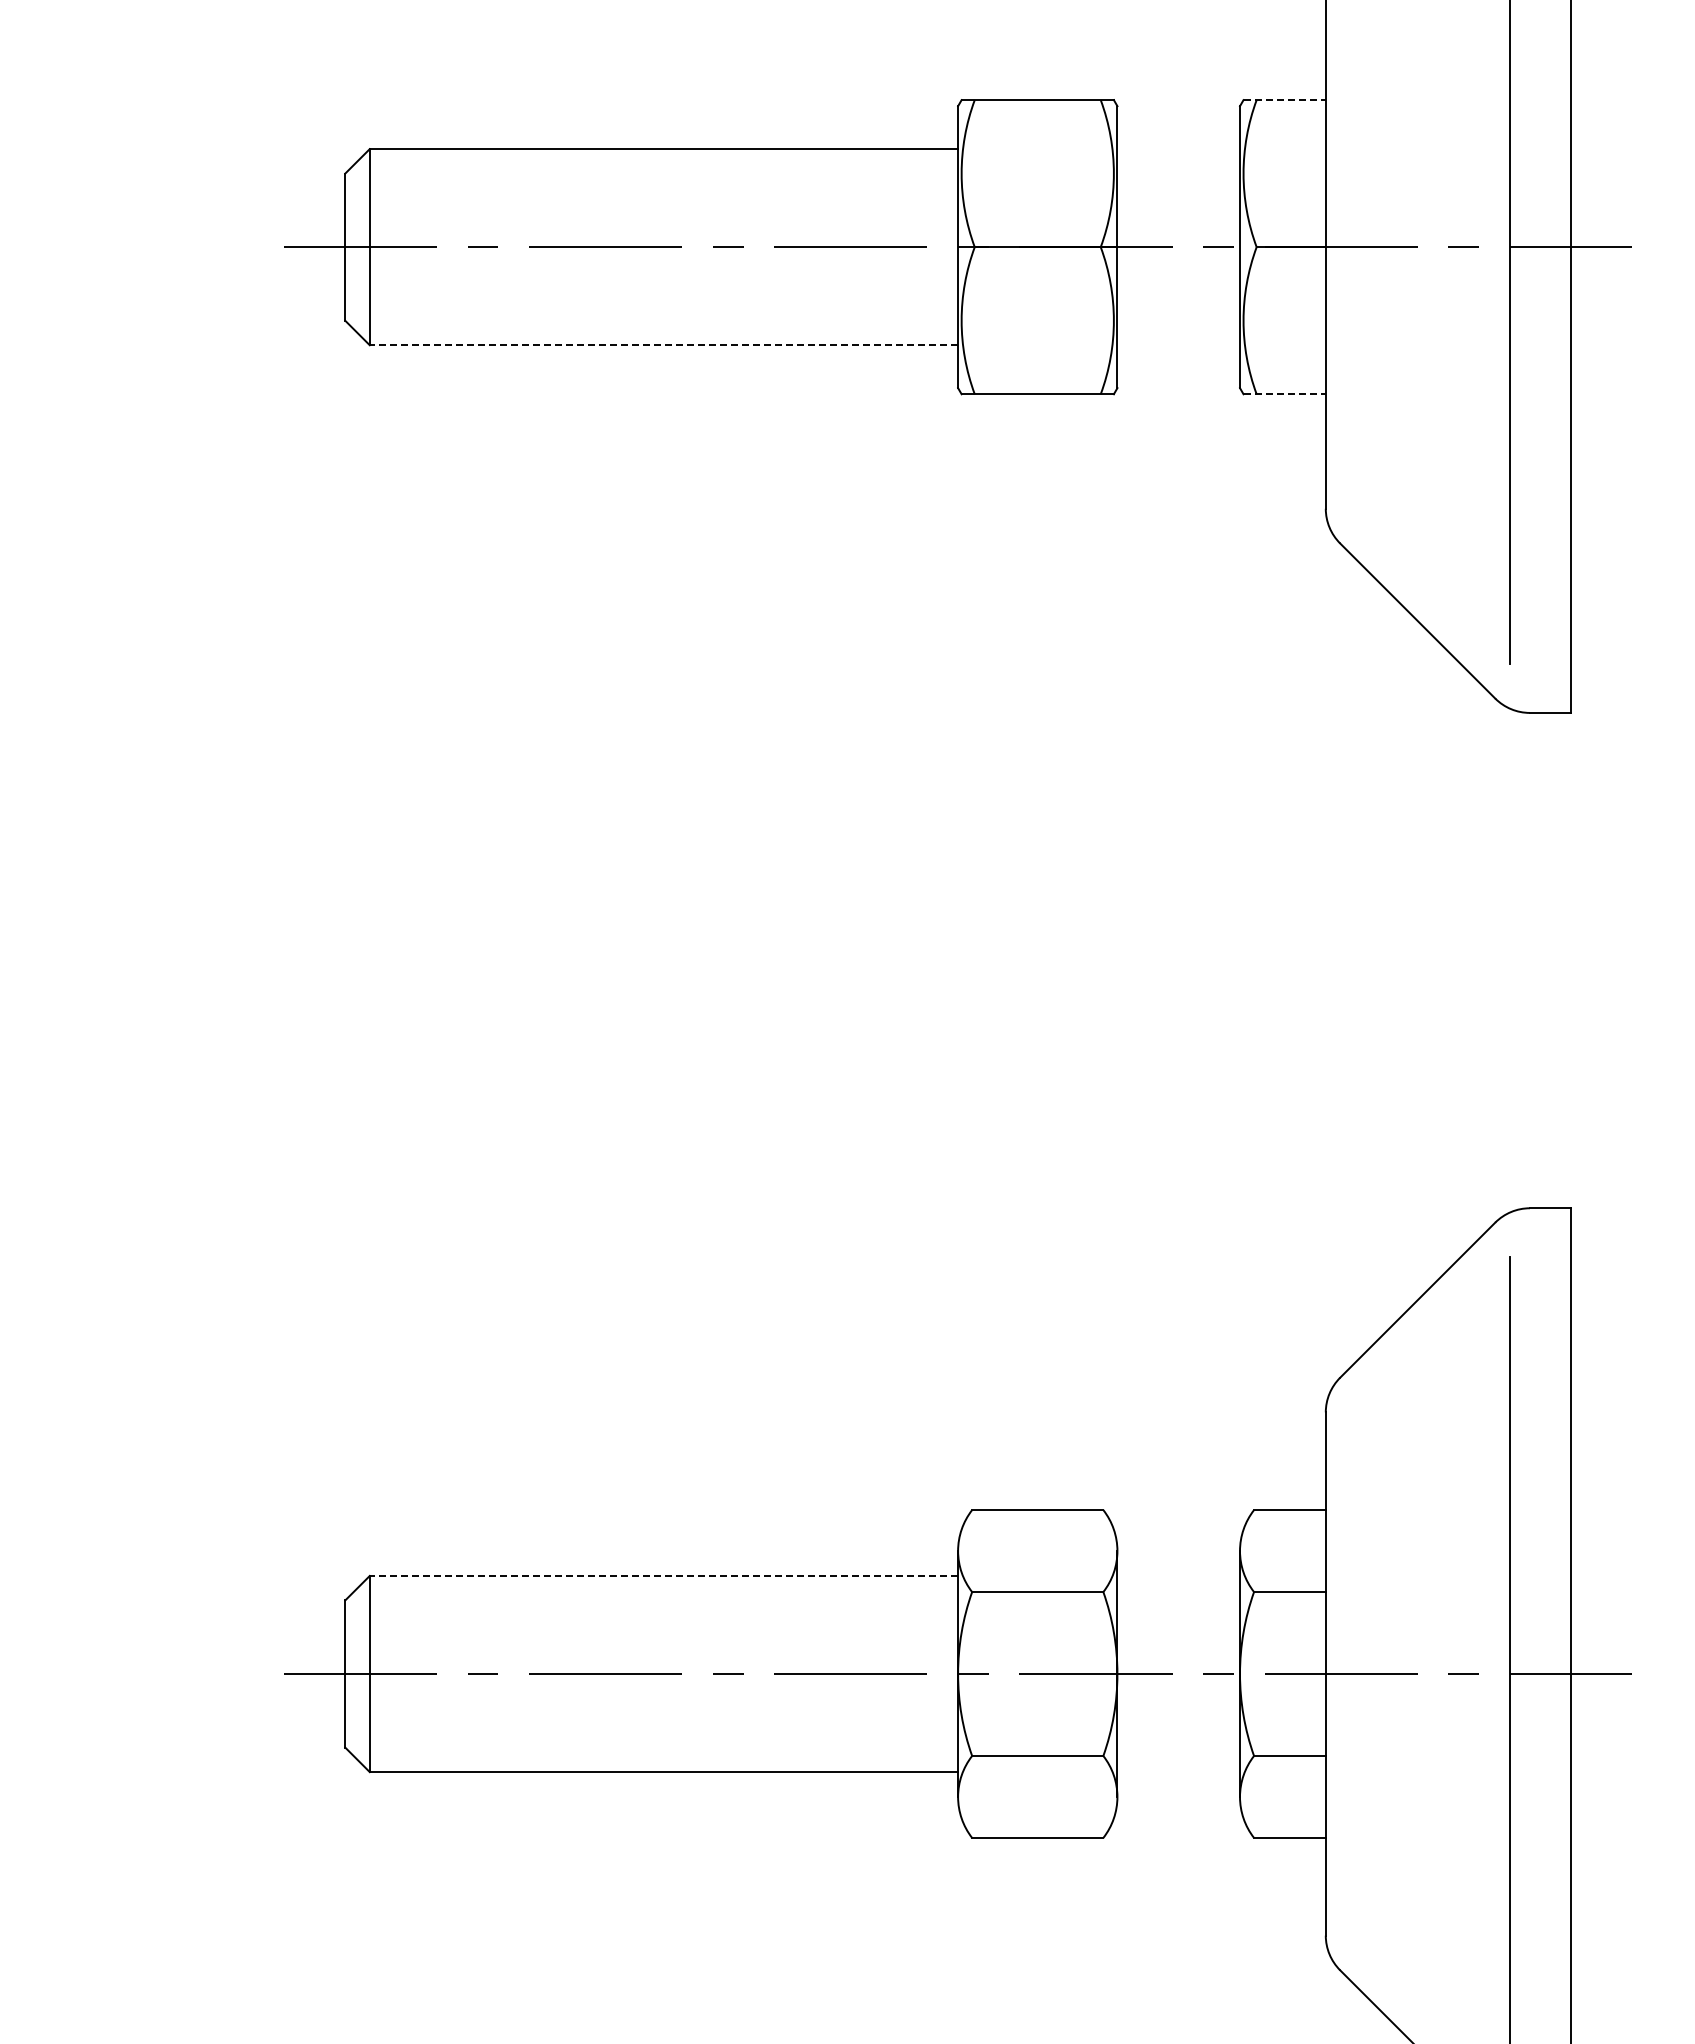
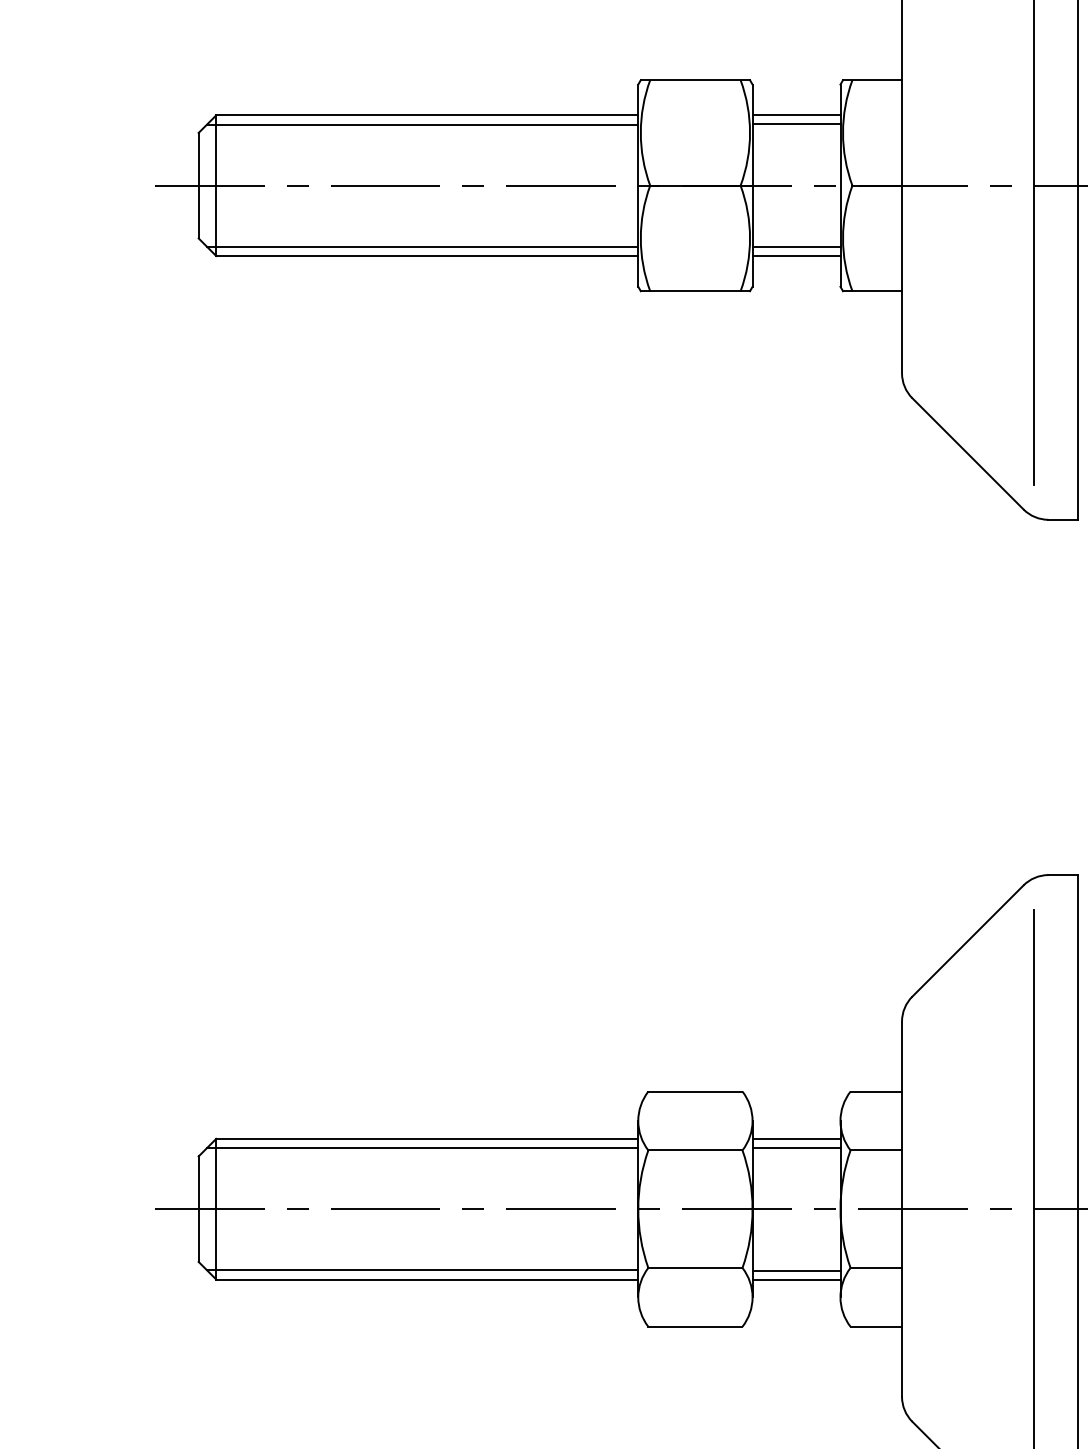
line: (1285, 100) -> (873, 80), dashed -> solid
line: (1178, 149) -> (796, 115), added
line: (1178, 161) -> (796, 124), added
line: (657, 162) -> (422, 124), added
line: (657, 331) -> (422, 246), added
line: (1178, 332) -> (796, 246), added
line: (663, 345) -> (426, 256), dashed -> solid
line: (1178, 345) -> (796, 256), added
line: (1285, 394) -> (873, 291), dashed -> solid
line: (663, 1575) -> (426, 1138), dashed -> solid
line: (1178, 1575) -> (796, 1138), added
line: (1178, 1588) -> (796, 1147), added
line: (657, 1589) -> (422, 1148), added
line: (657, 1758) -> (422, 1269), added
line: (1178, 1759) -> (796, 1270), added
line: (1178, 1772) -> (796, 1279), added

